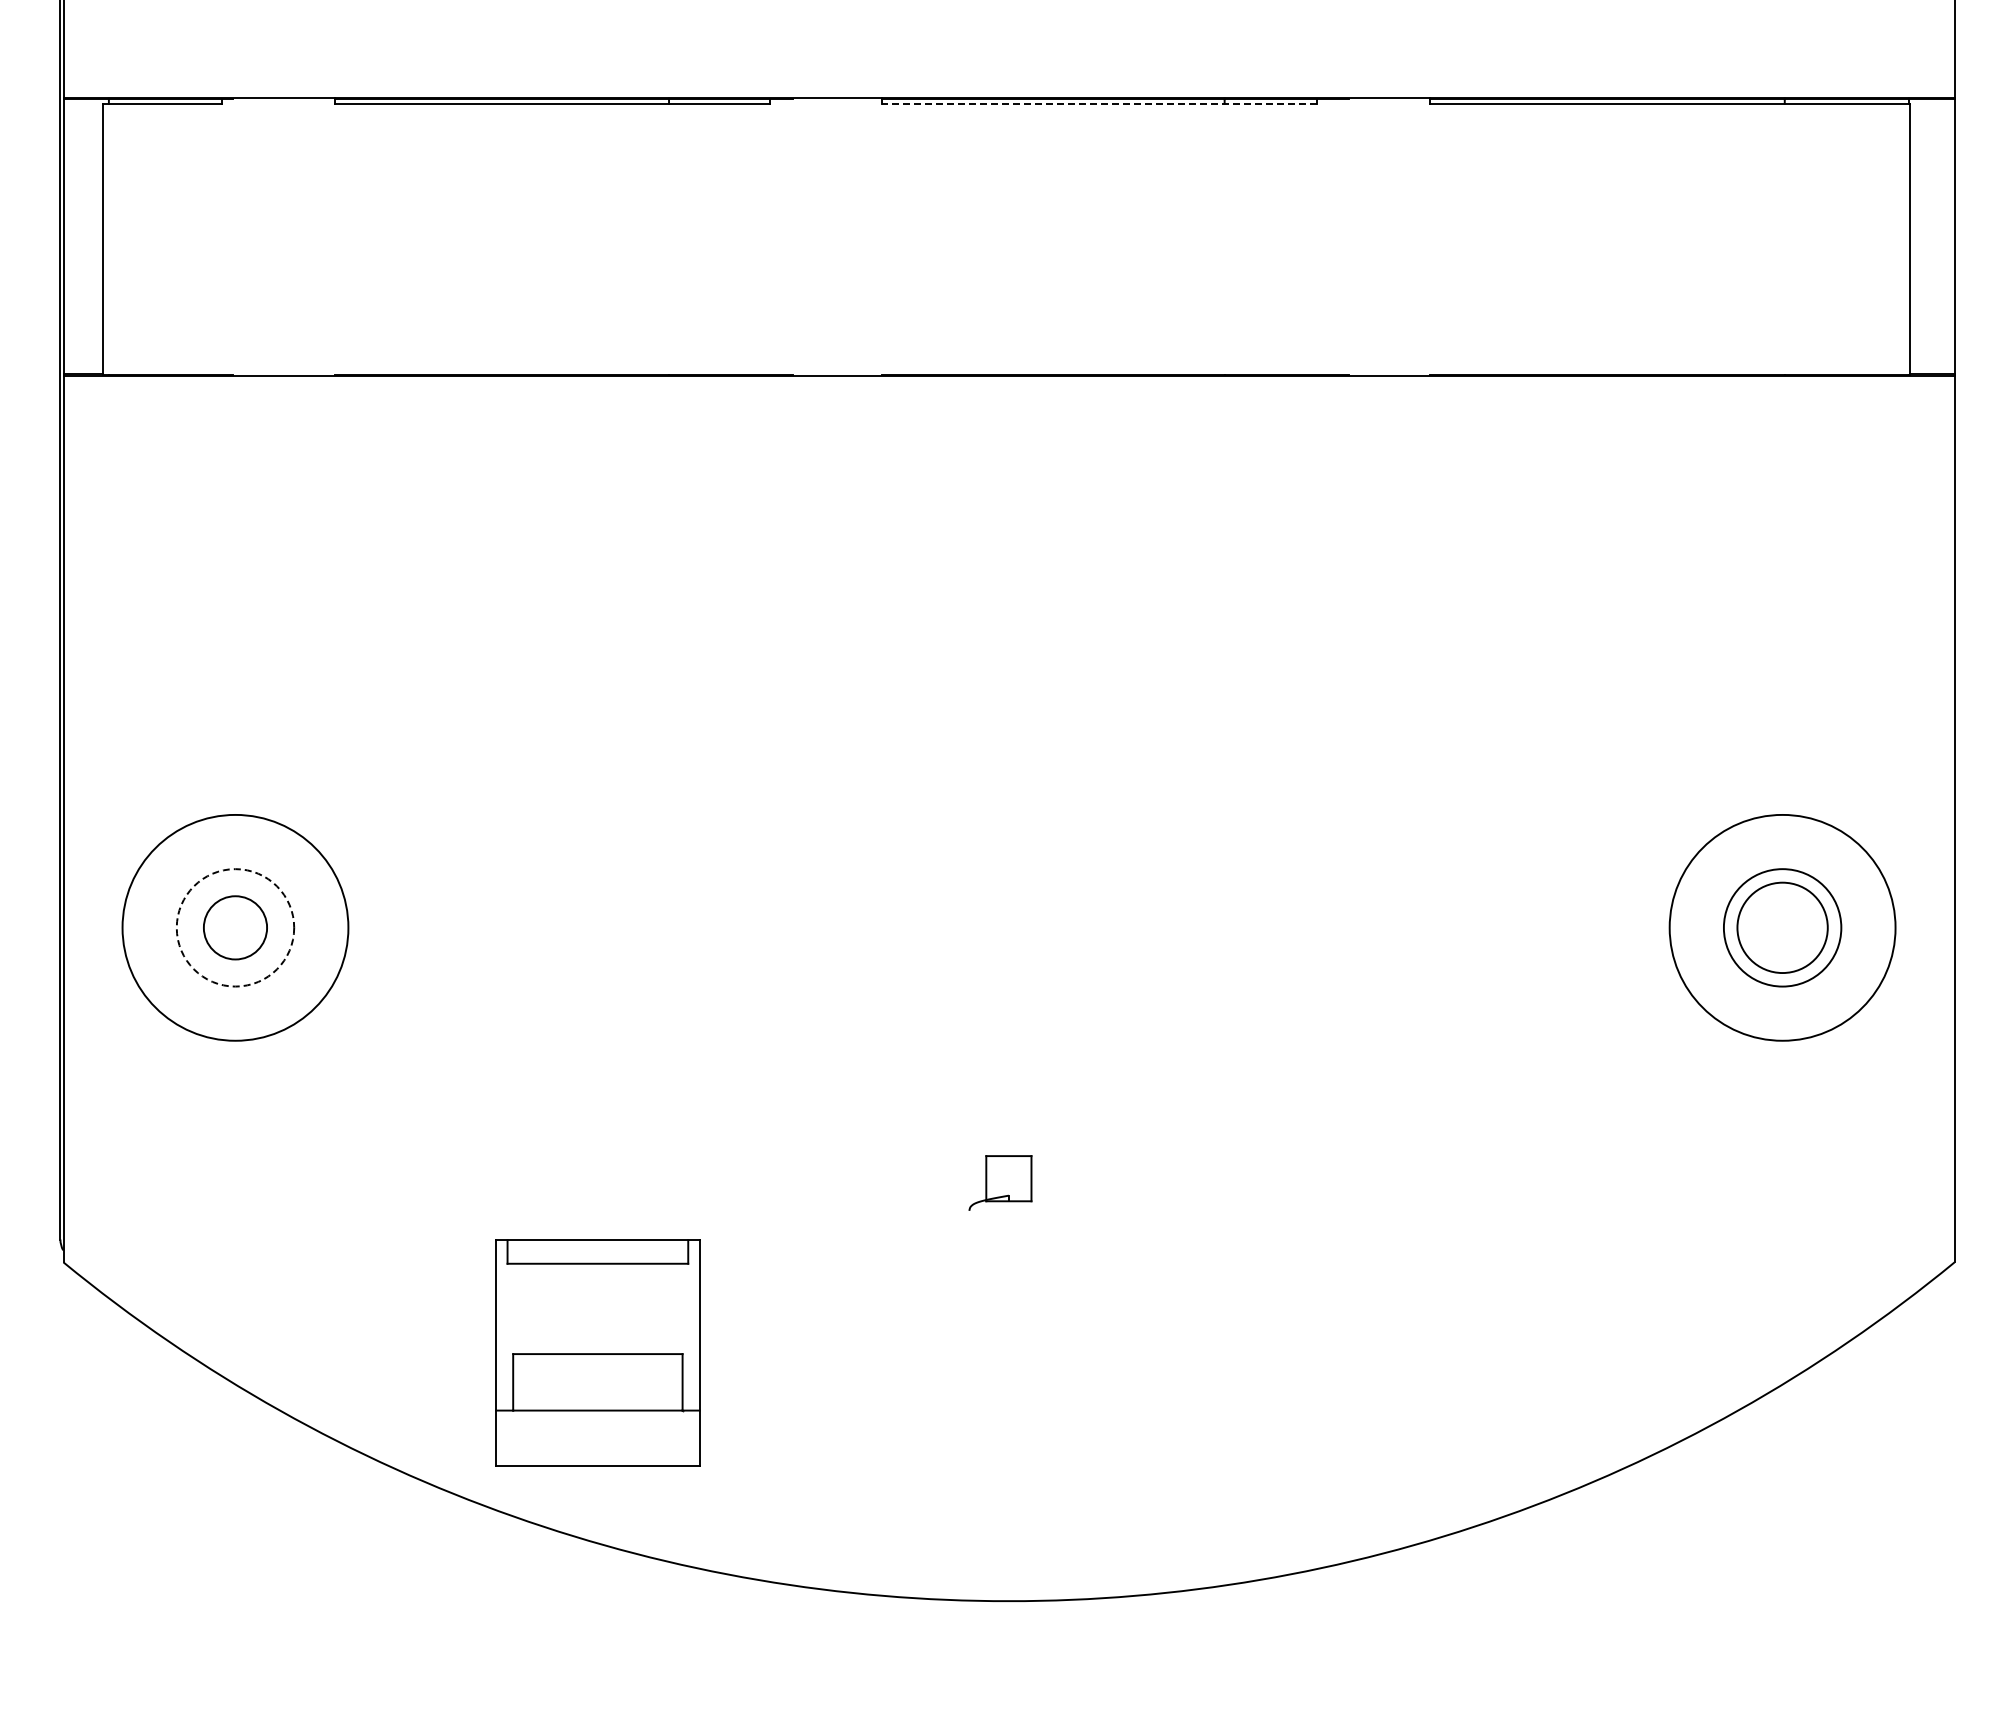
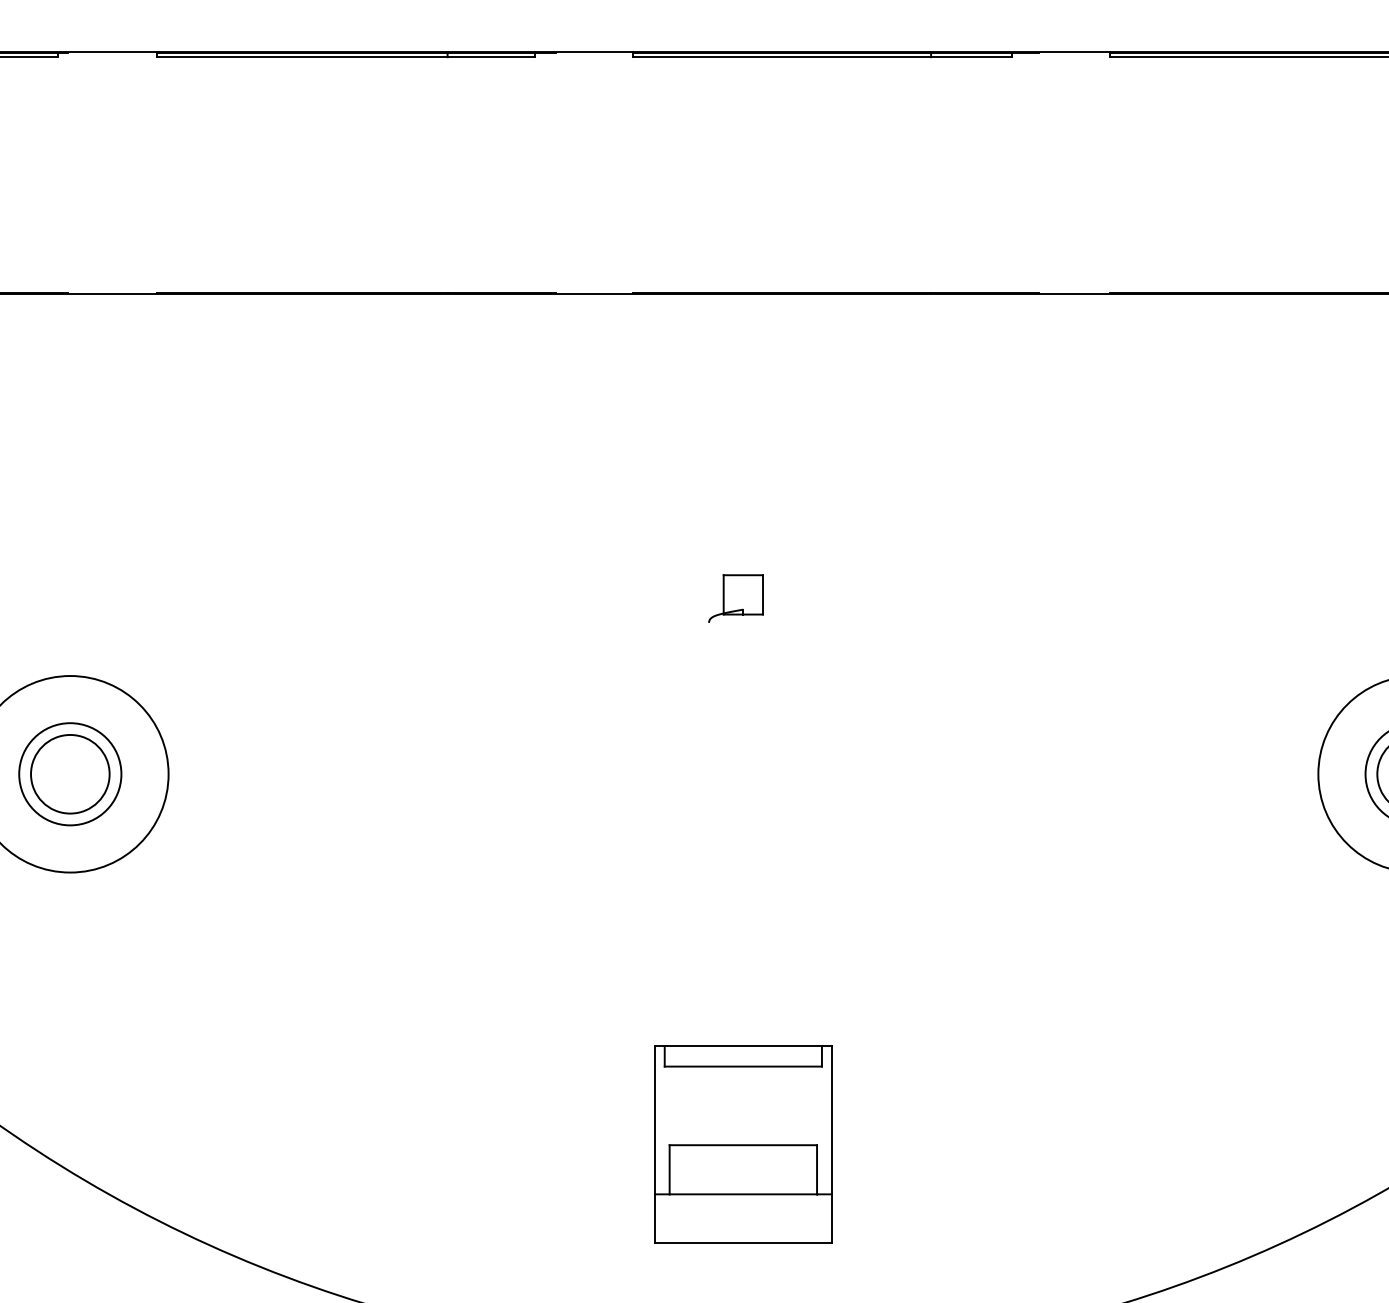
line: (1099, 103) -> (822, 56), dashed -> solid
circle: (235, 927) -> (70, 773), dashed -> solid
circle: (235, 927) -> (70, 773), size x1.43
part: (1000, 1182) -> (736, 598), moved
part: (597, 1352) -> (743, 1143), moved

